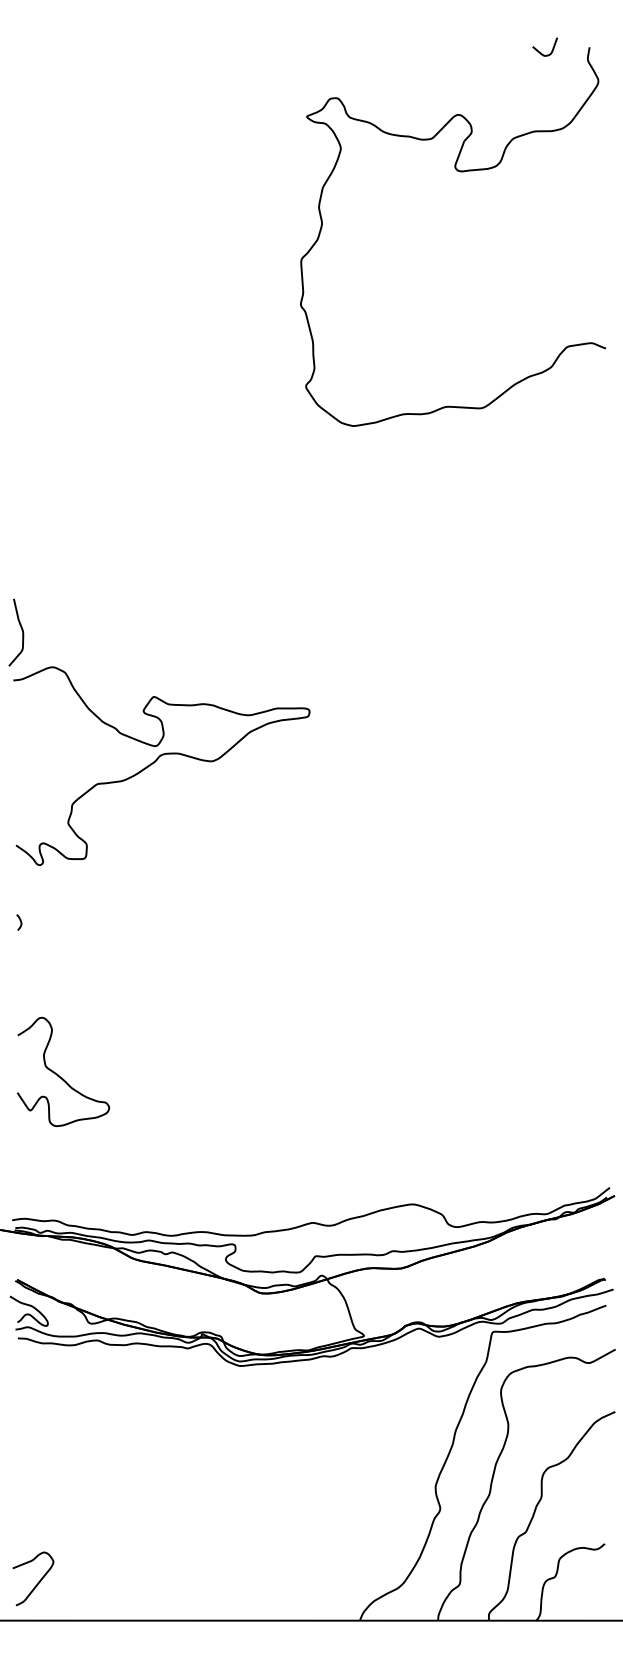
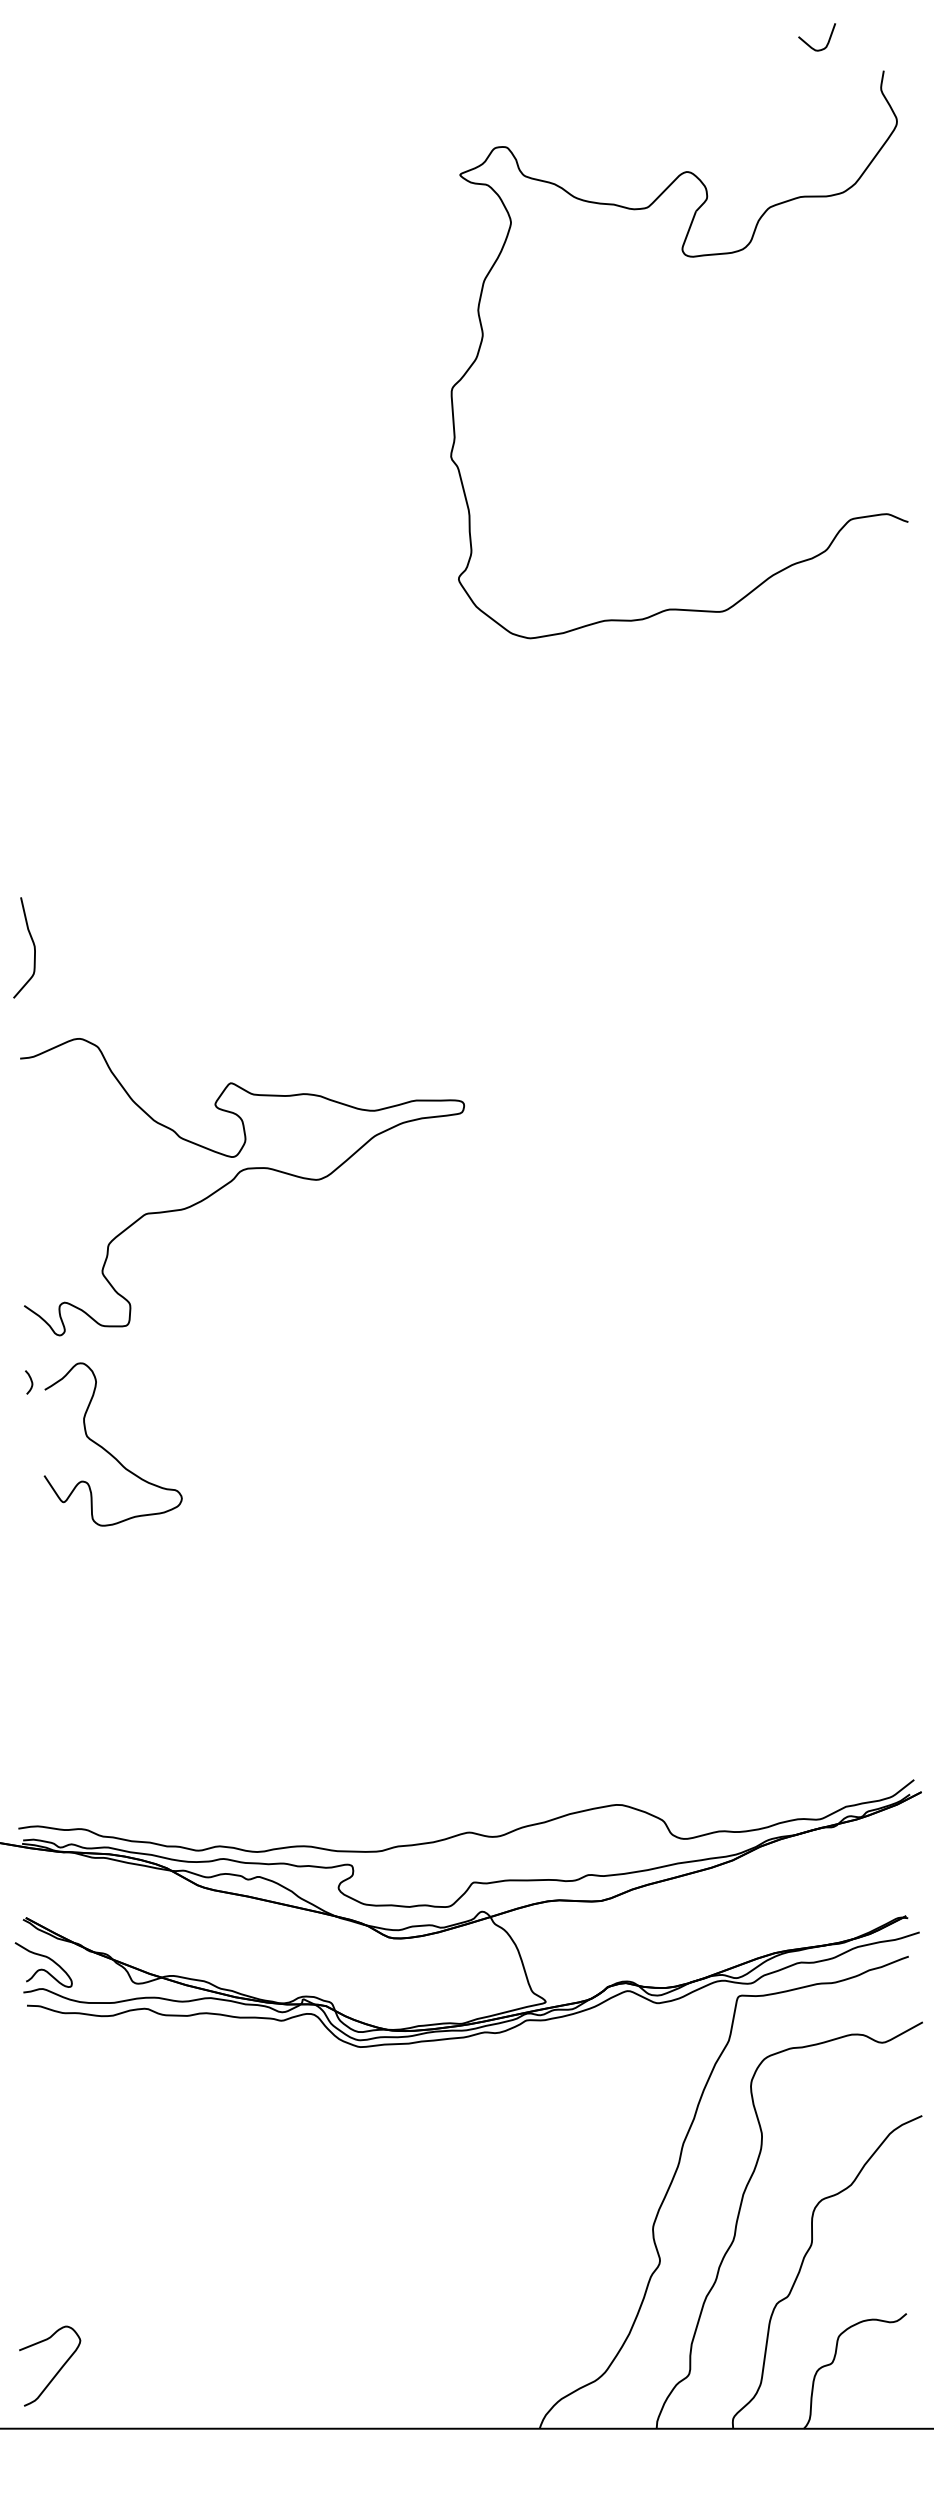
curve: (541, 52) -> (811, 45), moved
curve: (157, 760) -> (236, 1178), moved
curve: (59, 1075) -> (107, 1449), moved

